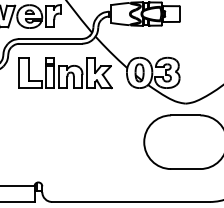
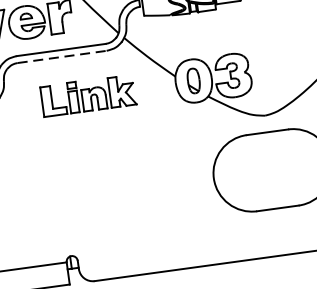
line: (51, 43) -> (63, 56), solid -> dashed
part: (65, 73) -> (88, 96), size x0.7

